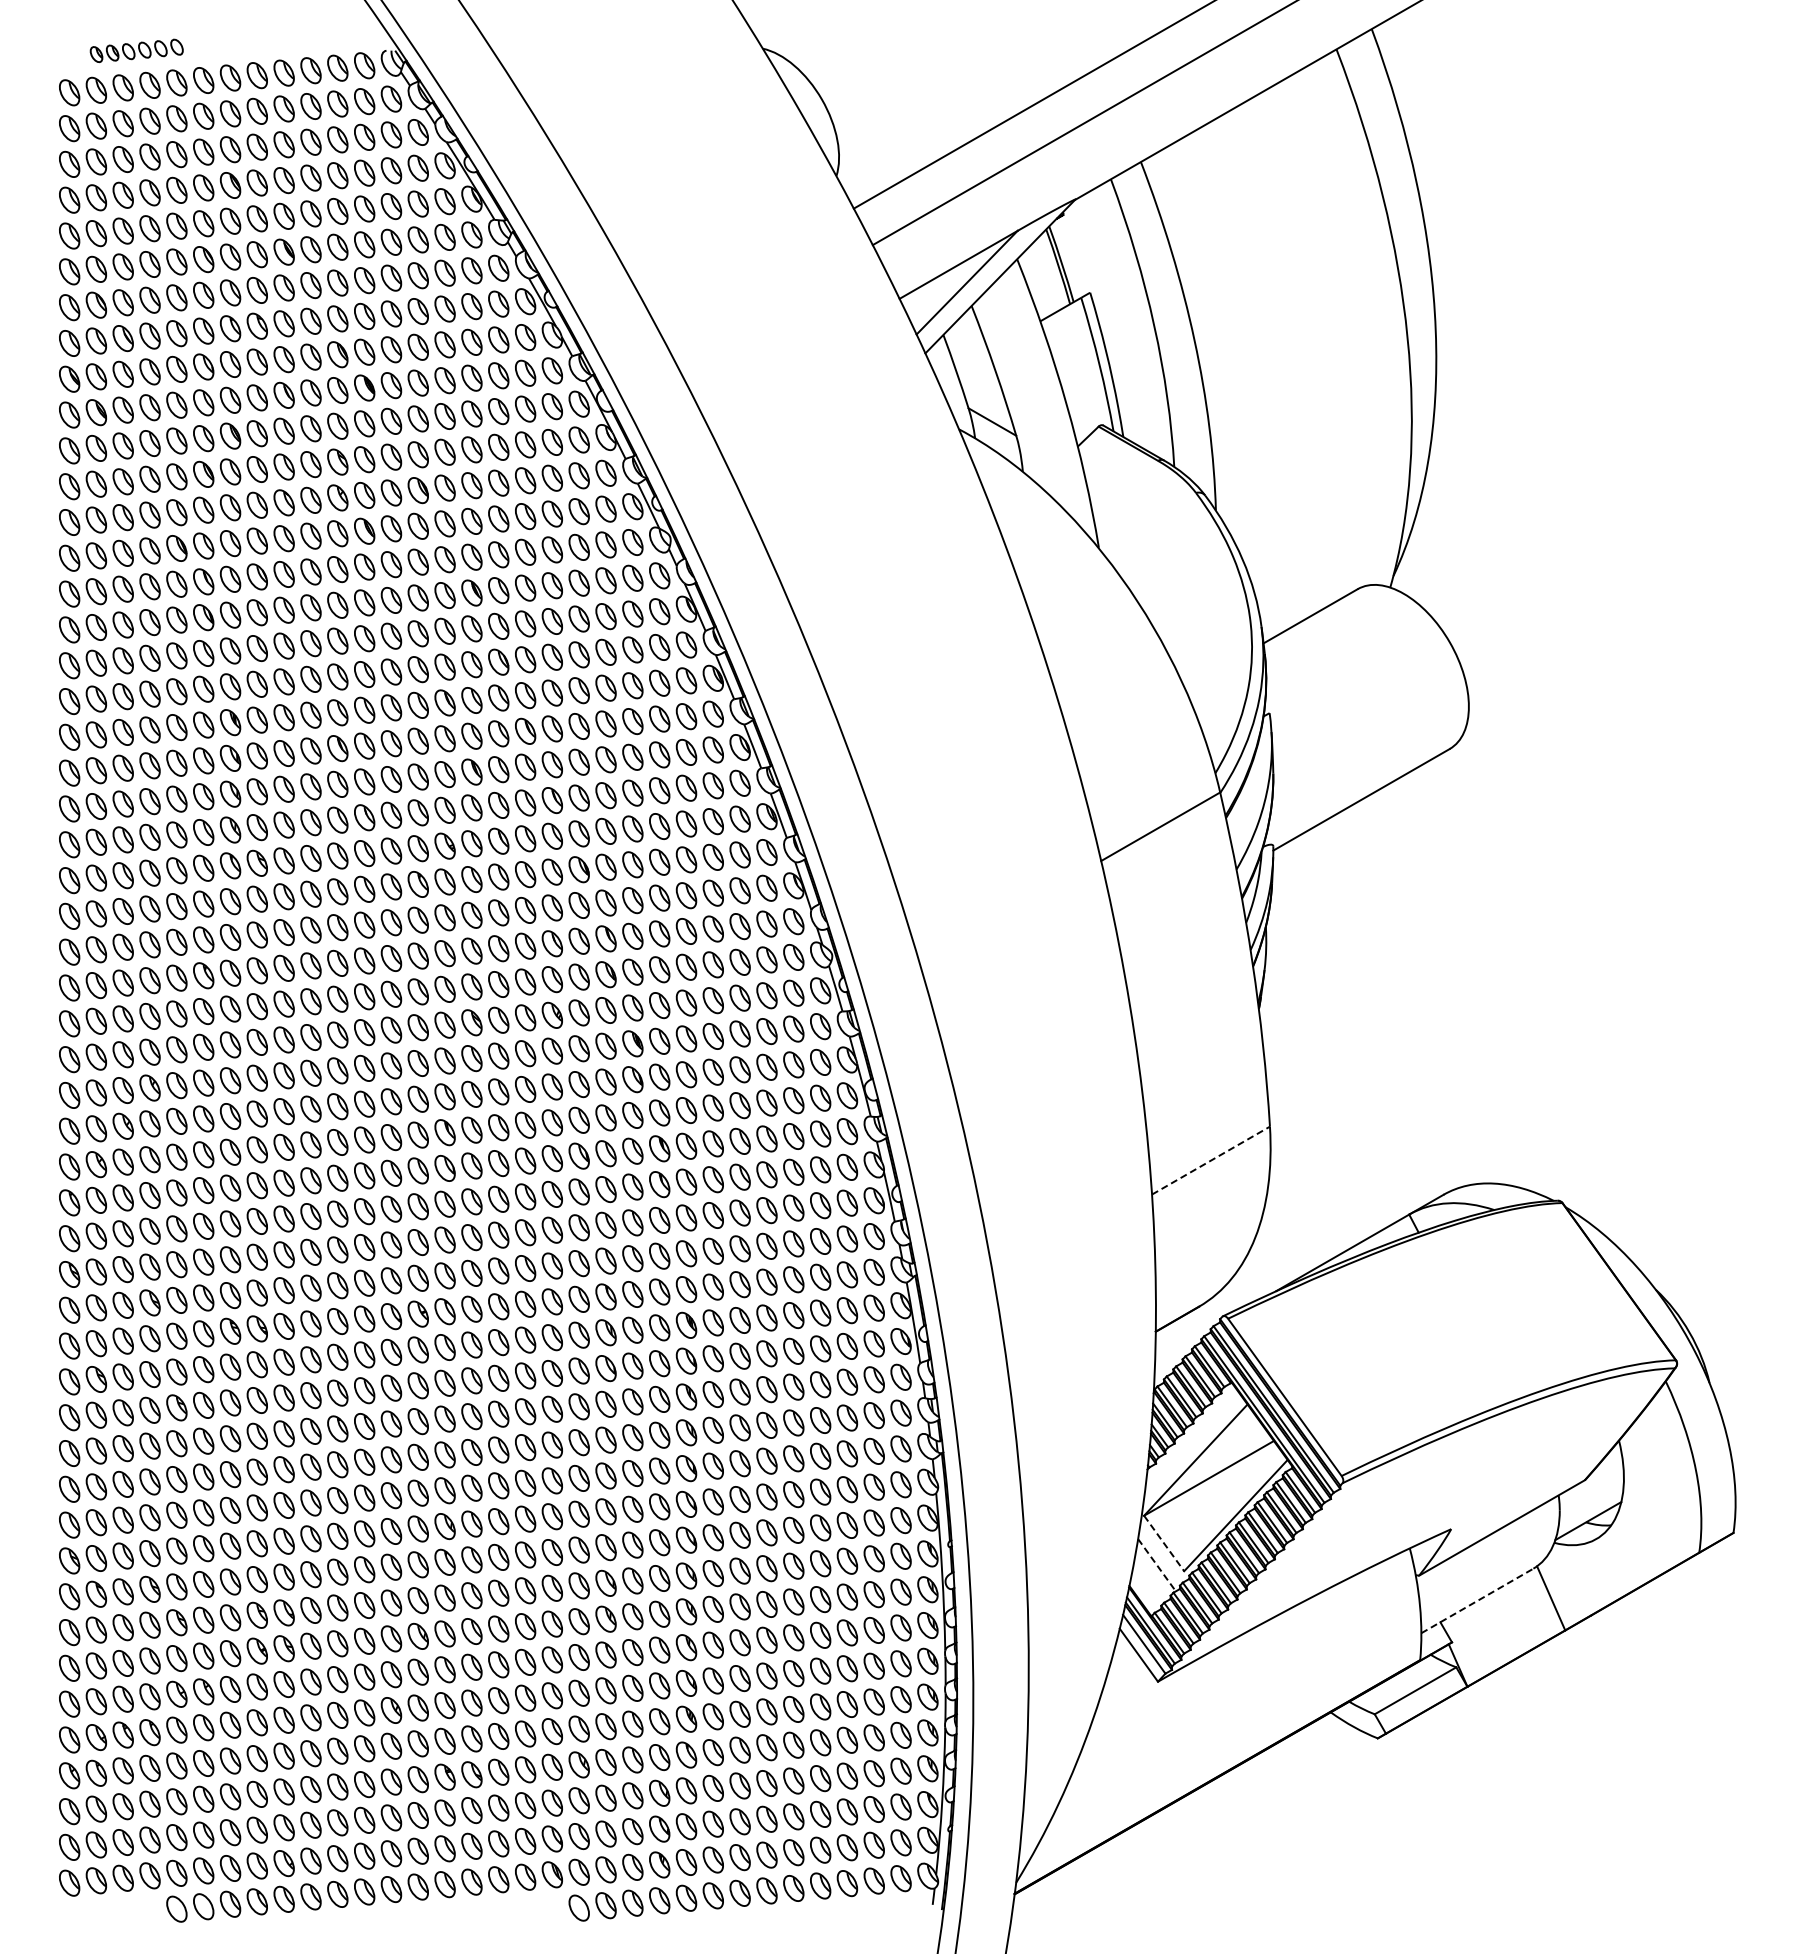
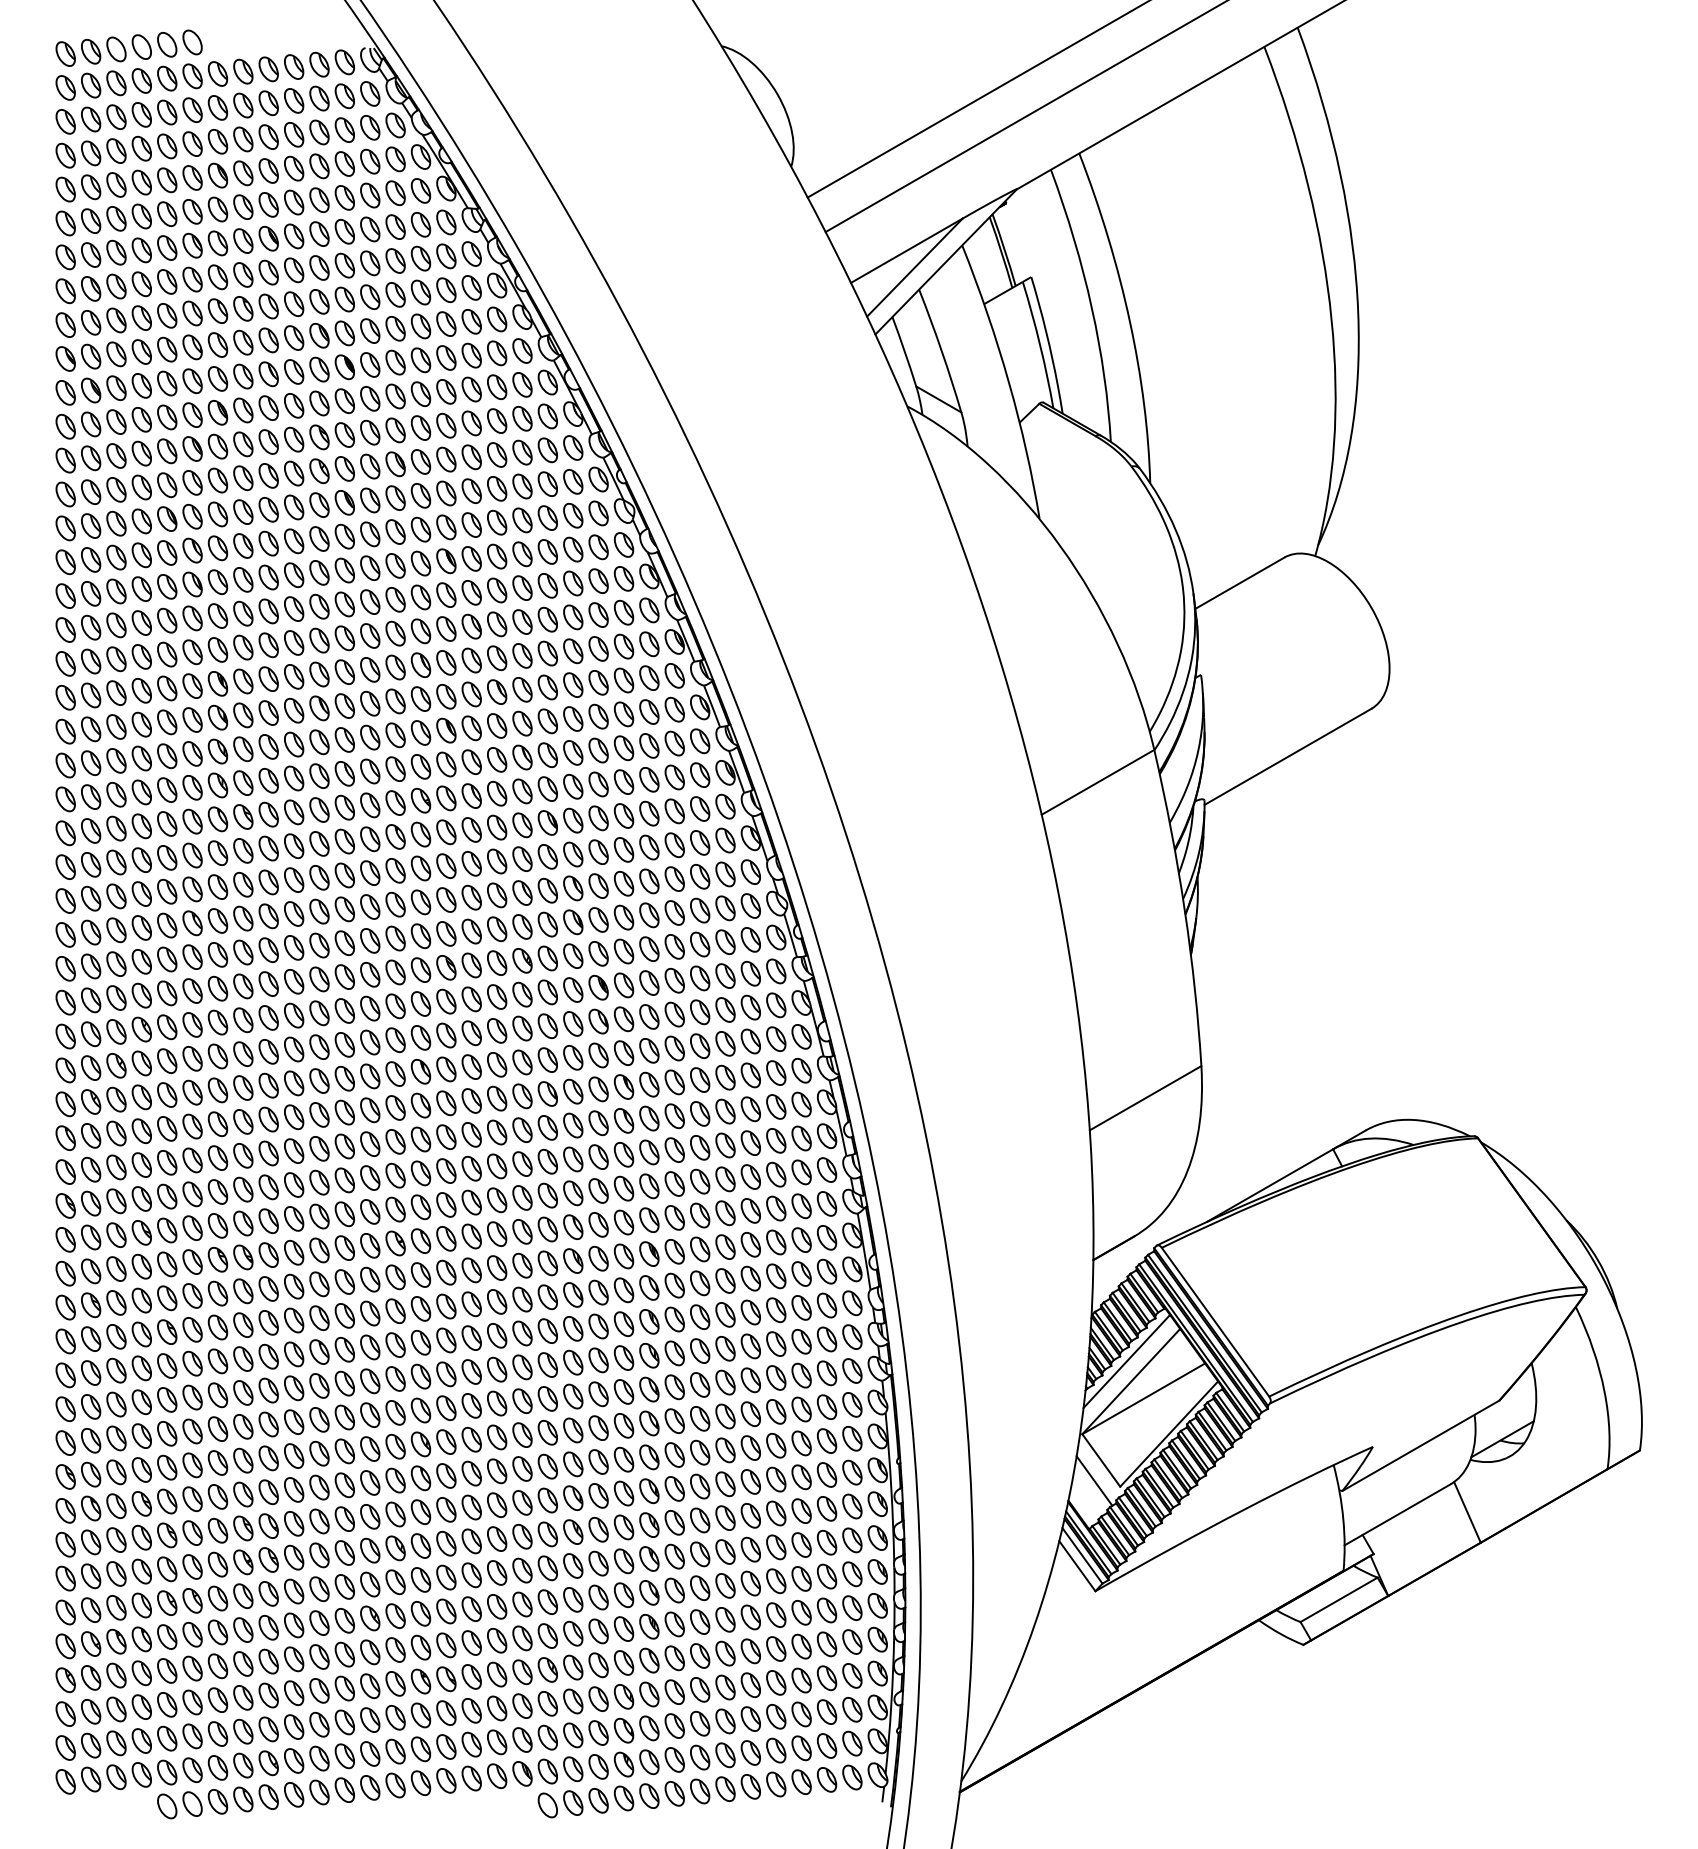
part: (136, 50) -> (129, 47), size x1.67
line: (1211, 1160) -> (1146, 1098), dashed -> solid
line: (1190, 1438) -> (1126, 1361), added
line: (1164, 1543) -> (1101, 1460), dashed -> solid
line: (1157, 1565) -> (1094, 1481), dashed -> solid
line: (1477, 1600) -> (1397, 1514), dashed -> solid

